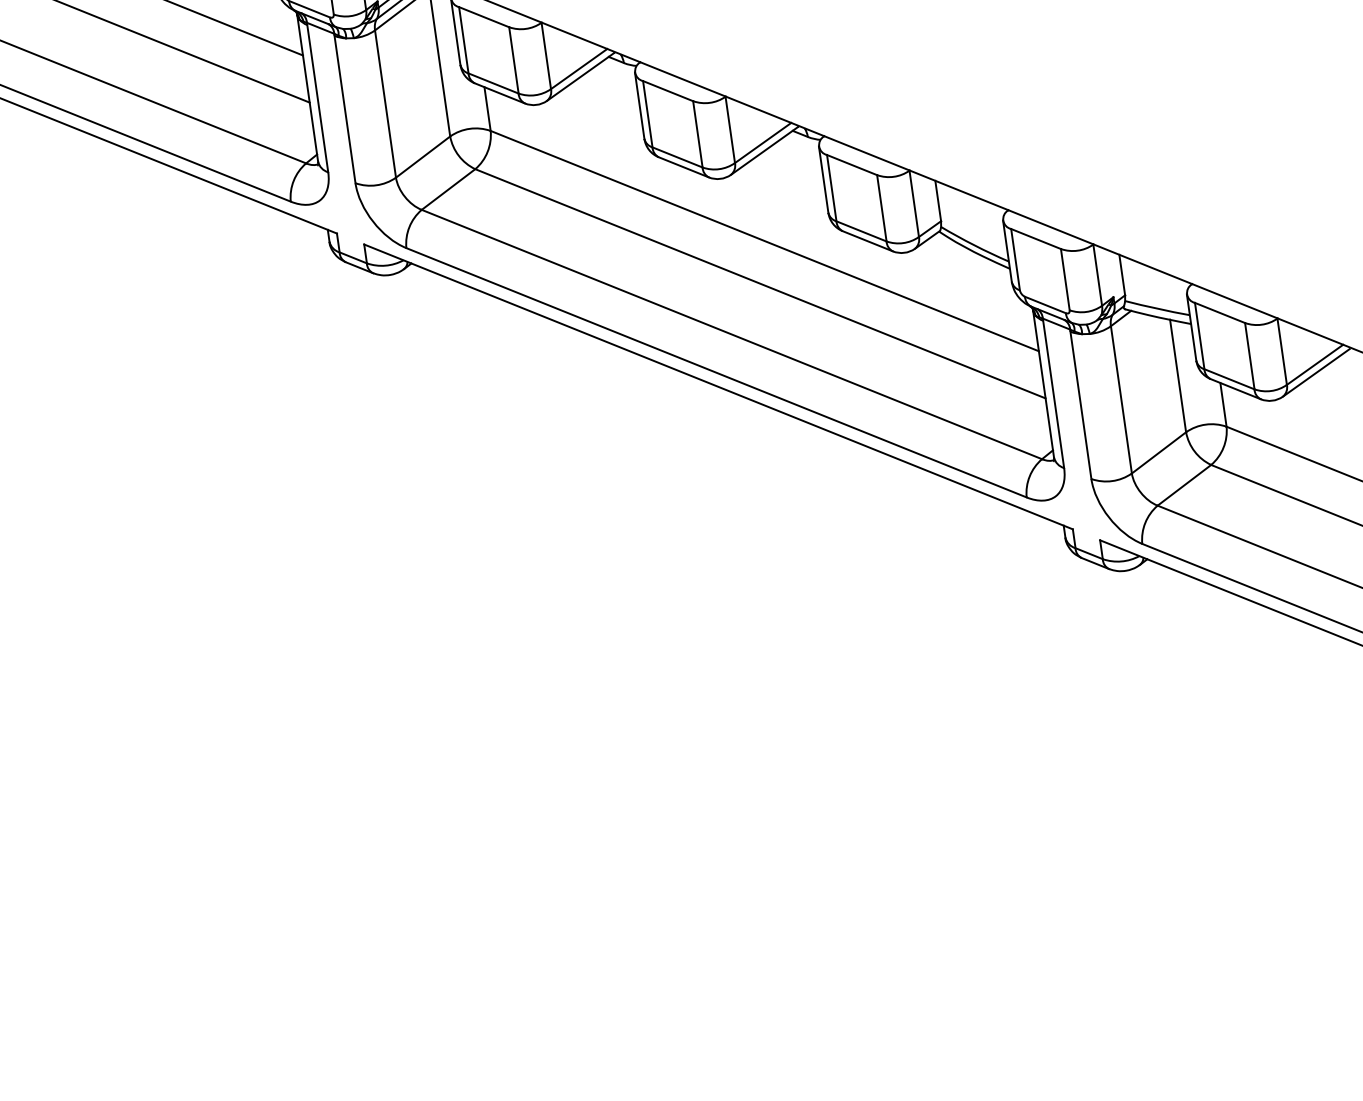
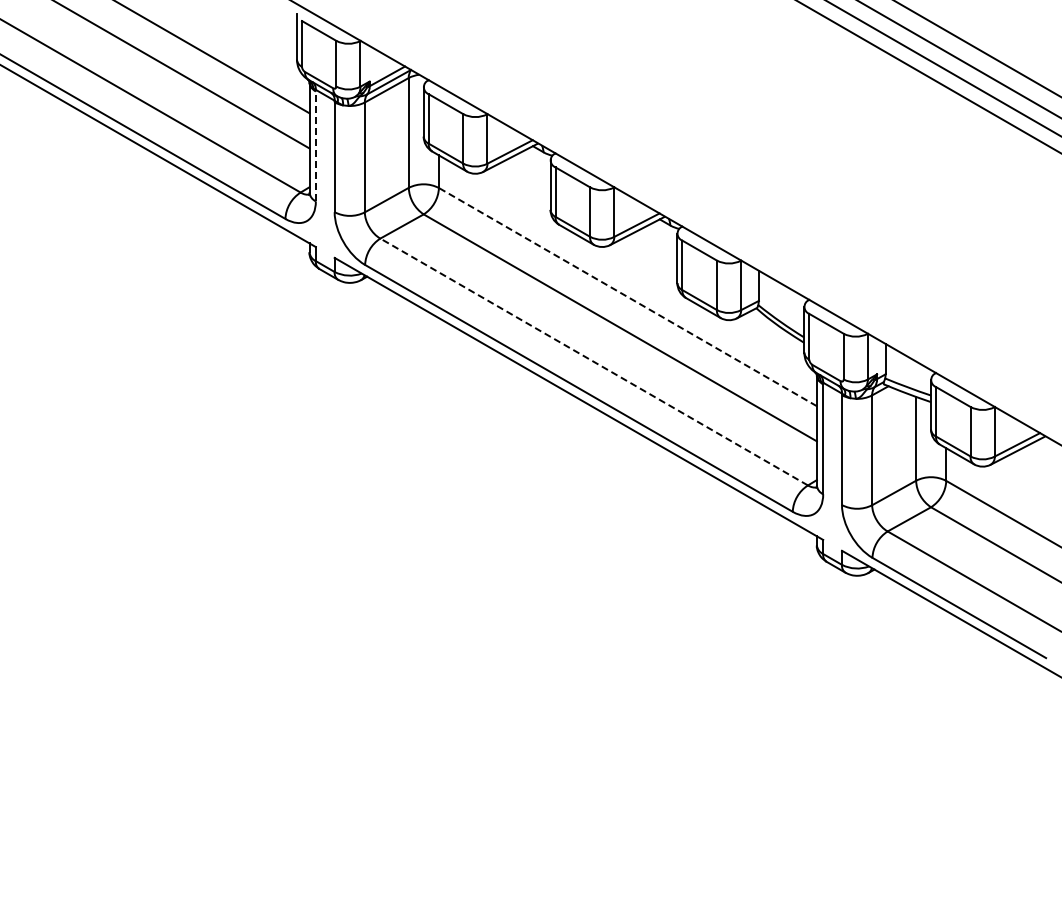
line: (317, 98) -> (315, 146), solid -> dashed
line: (764, 240) -> (627, 296), solid -> dashed
line: (732, 335) -> (594, 362), solid -> dashed

